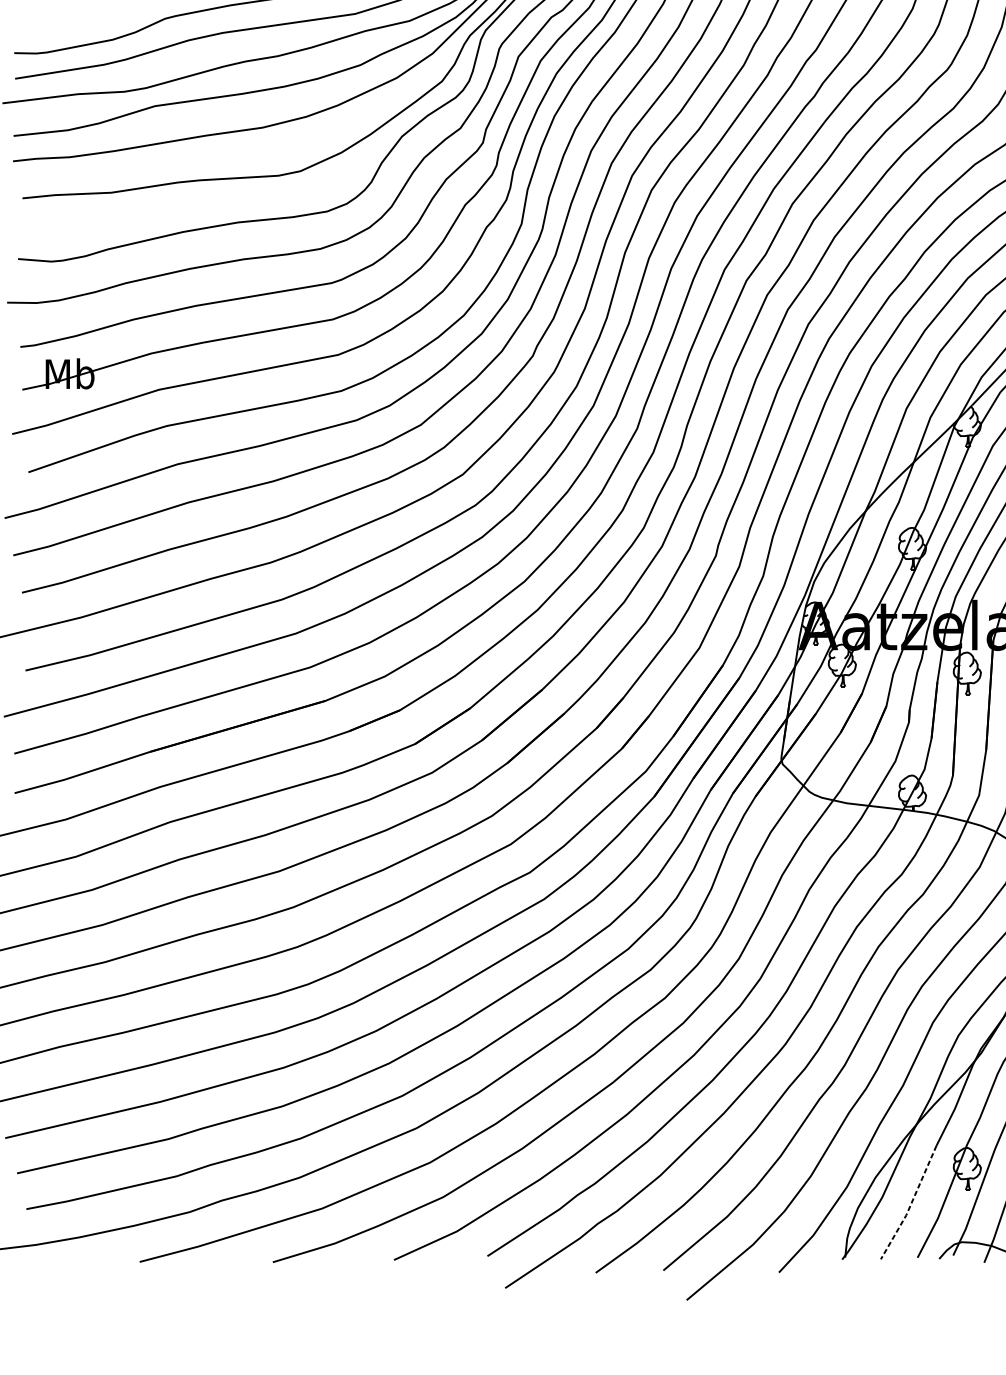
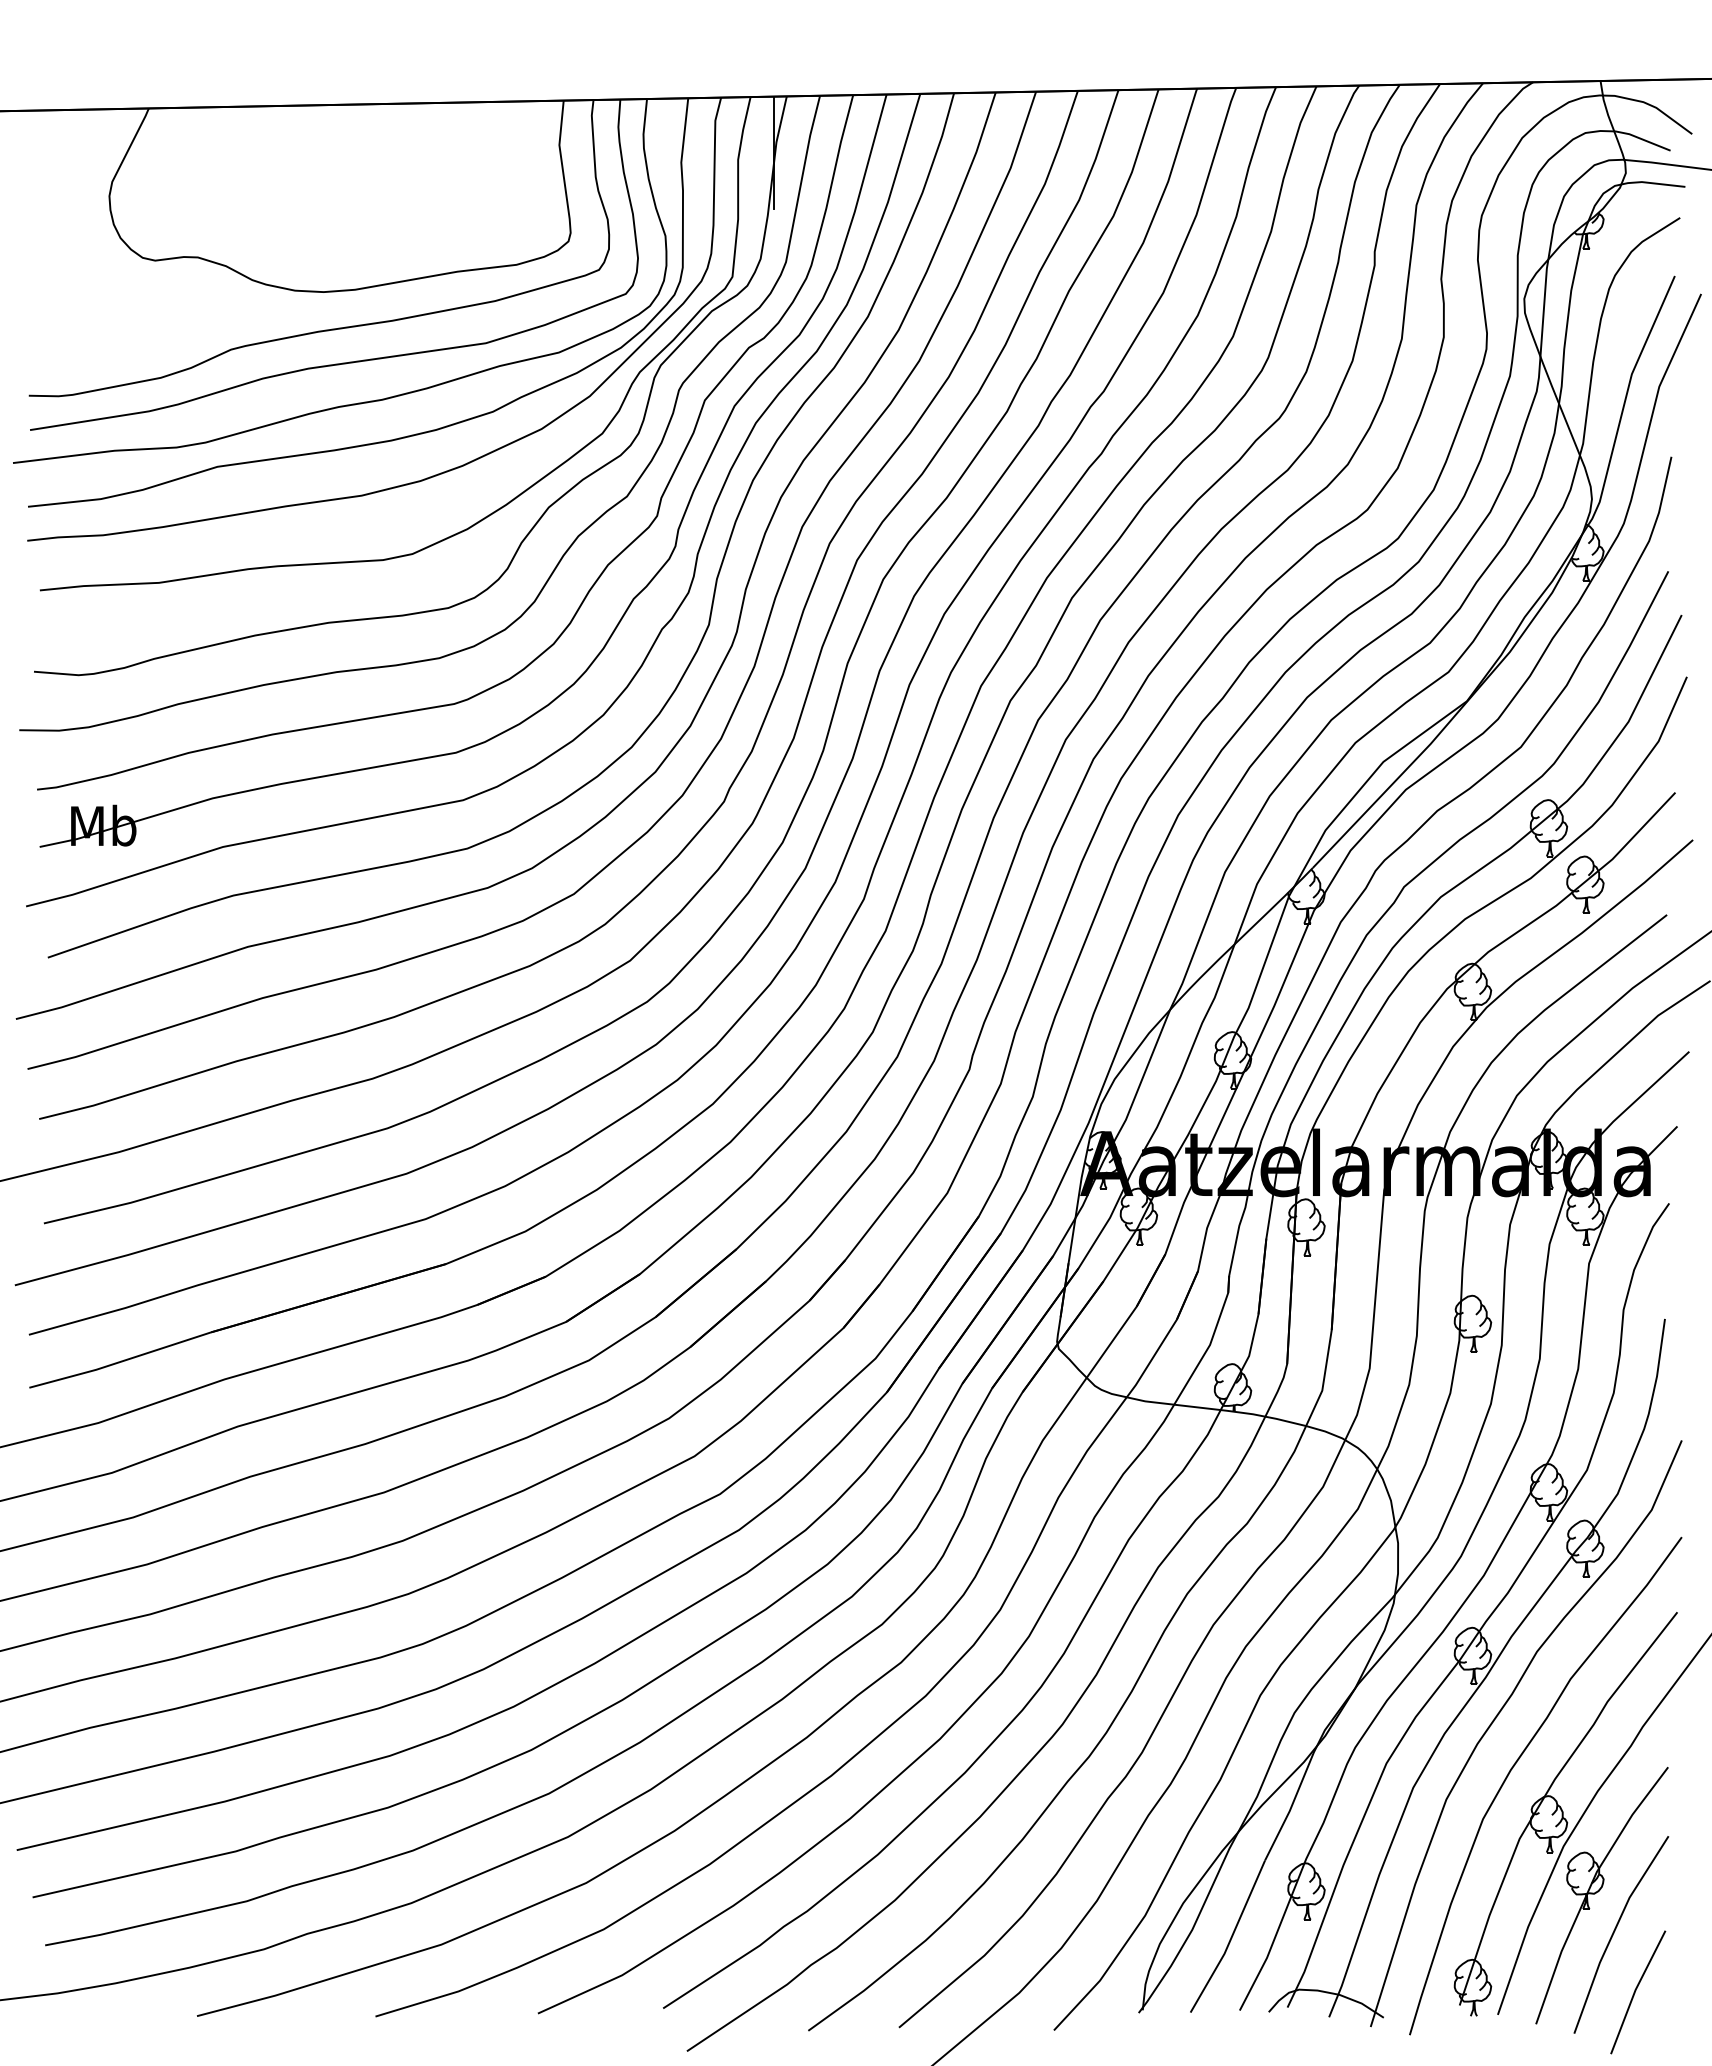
line: (910, 1204) -> (1230, 1939), dashed -> solid

